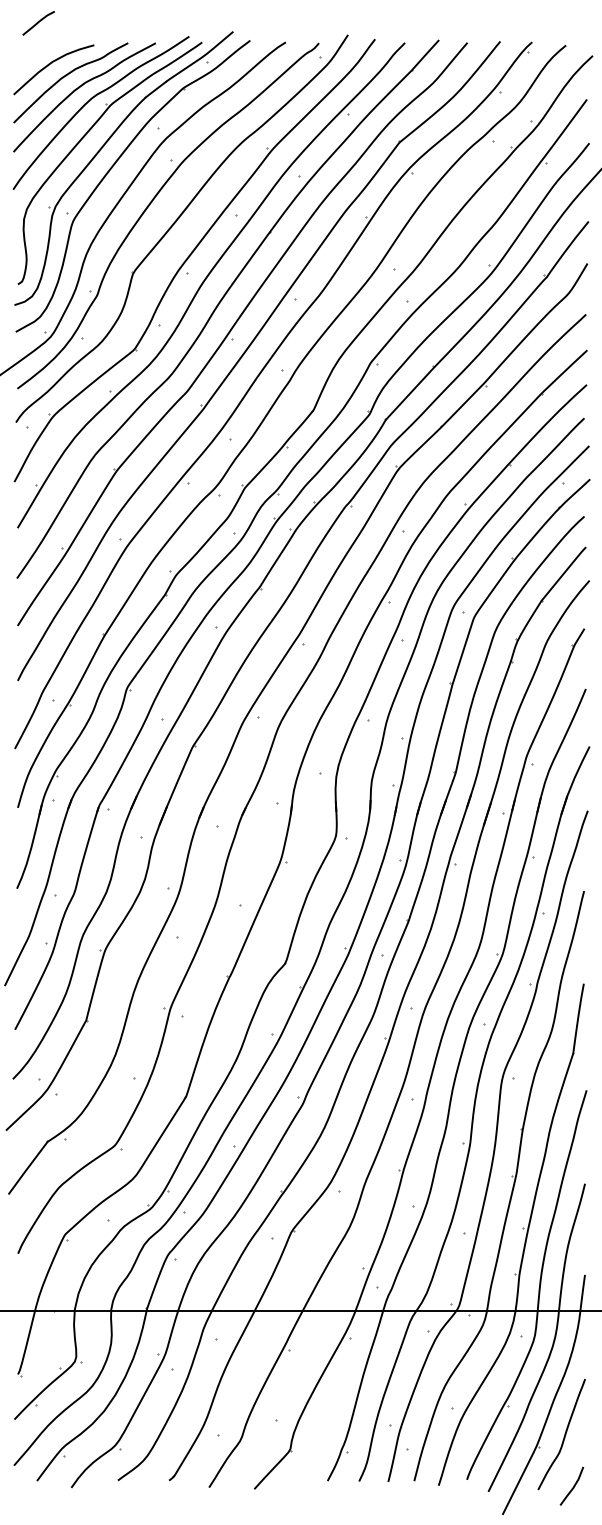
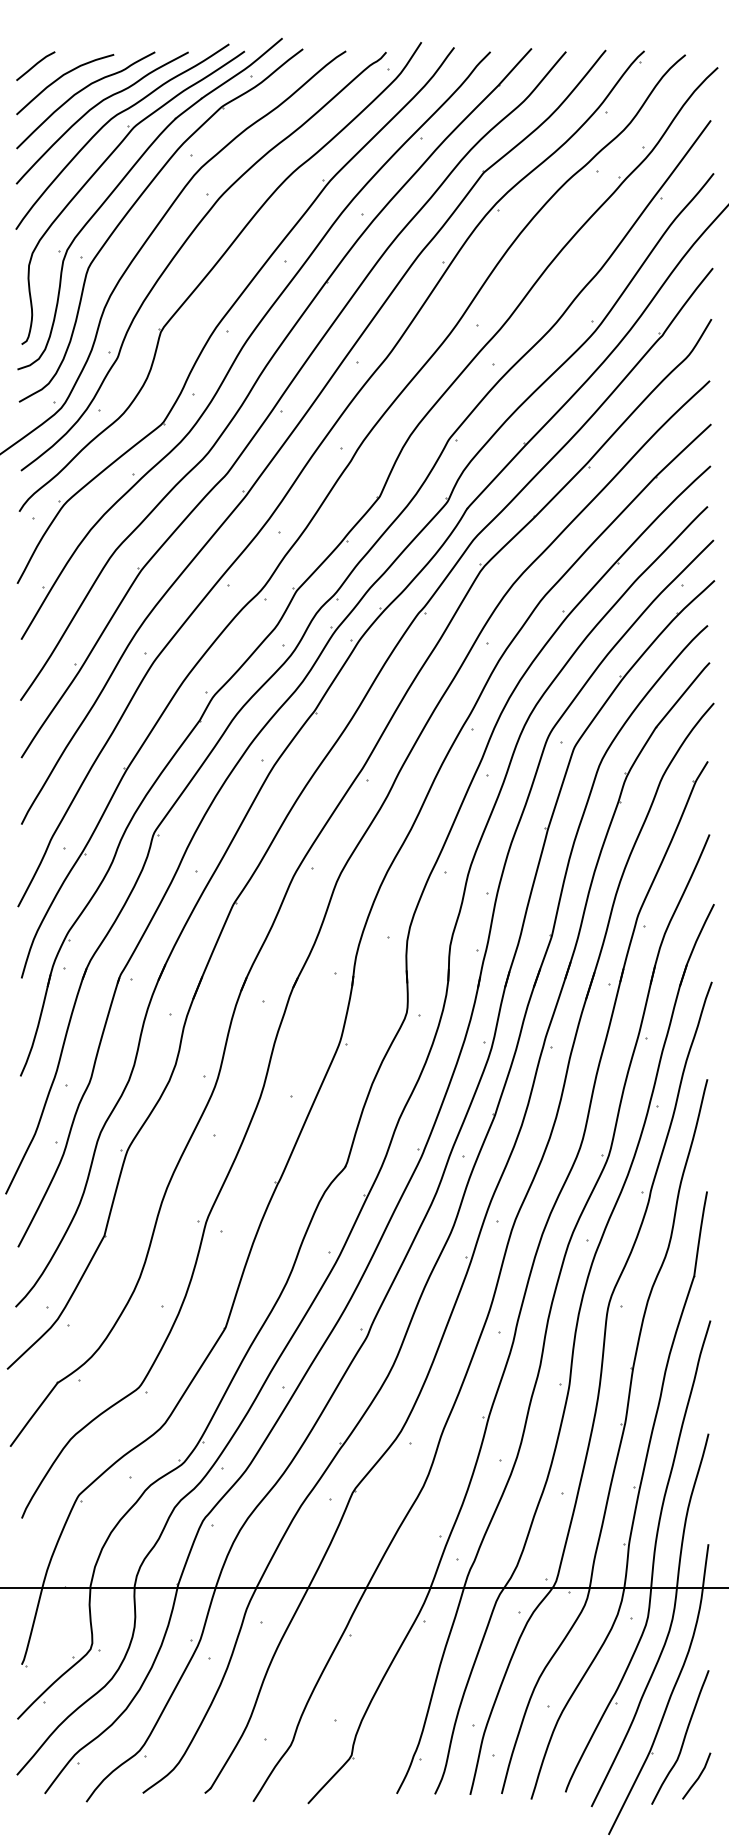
line: (38, 23) -> (35, 66), moved
line: (573, 1485) -> (698, 1775), moved

